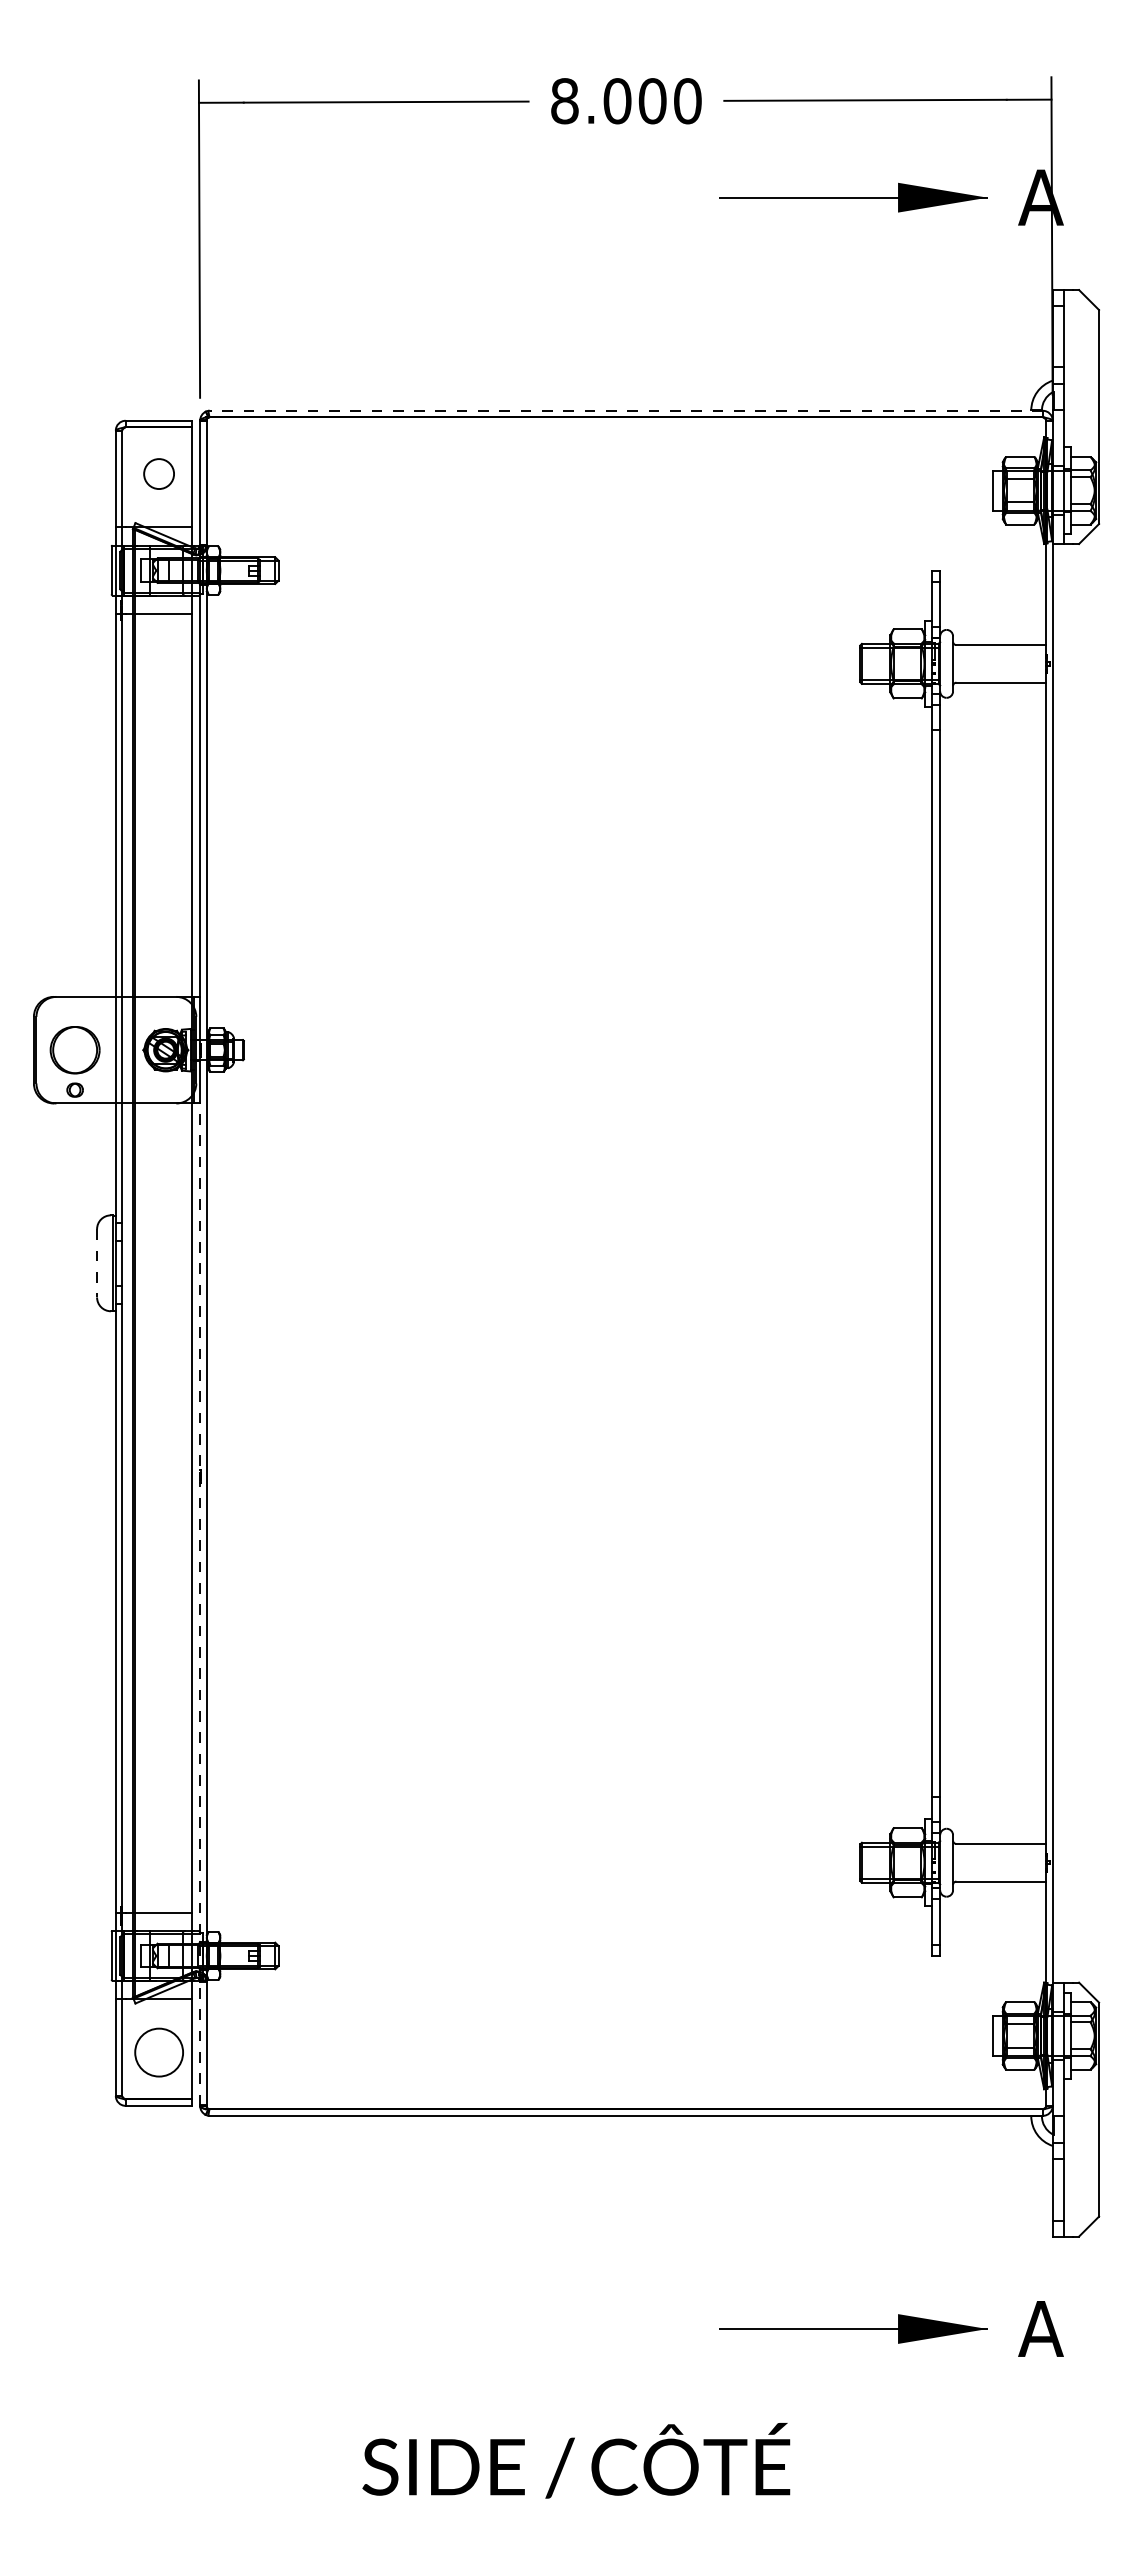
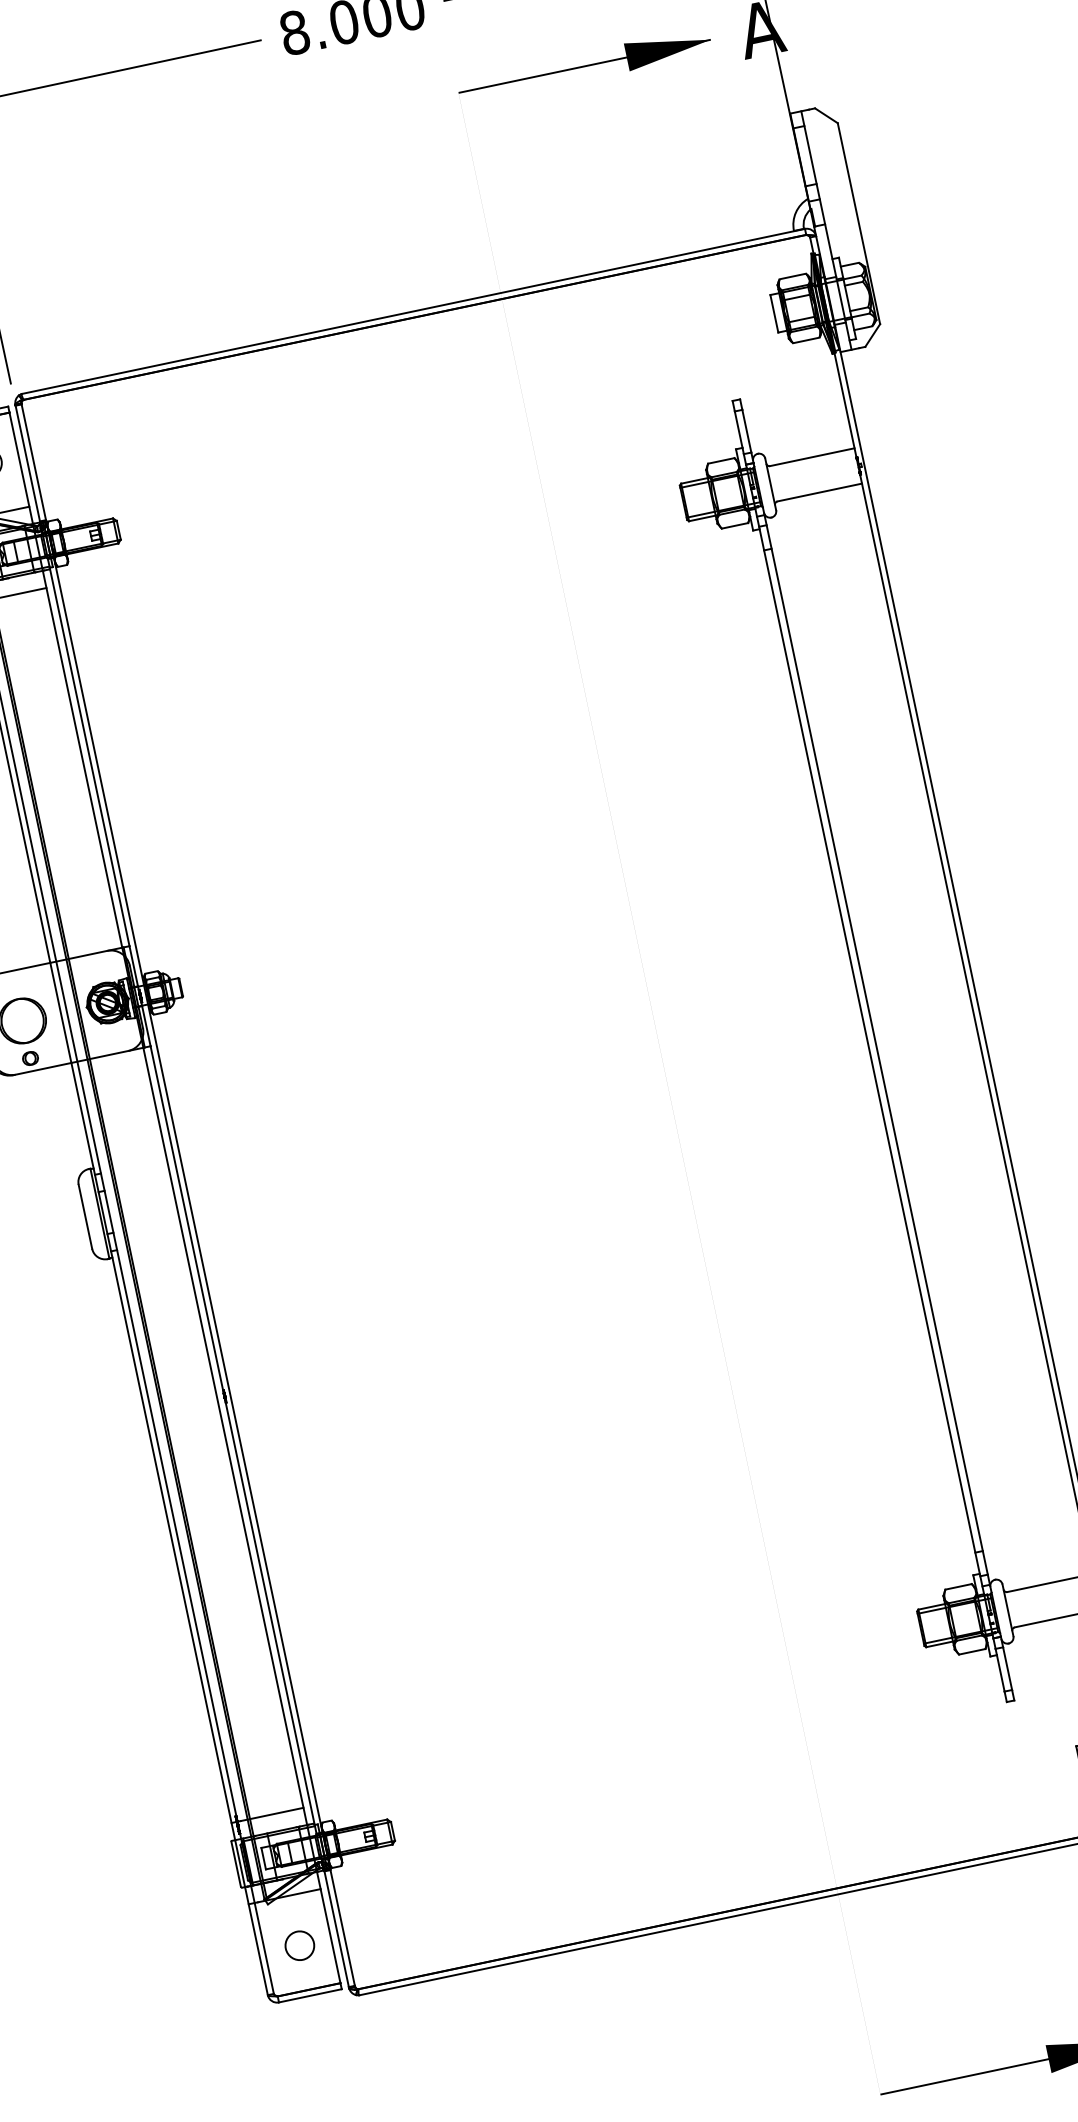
line: (625, 410) -> (412, 311), dashed -> solid
line: (97, 1263) -> (85, 1216), dashed -> solid
line: (200, 1604) -> (250, 1516), dashed -> solid
circle: (158, 2052) -> (299, 1945), size x0.62

